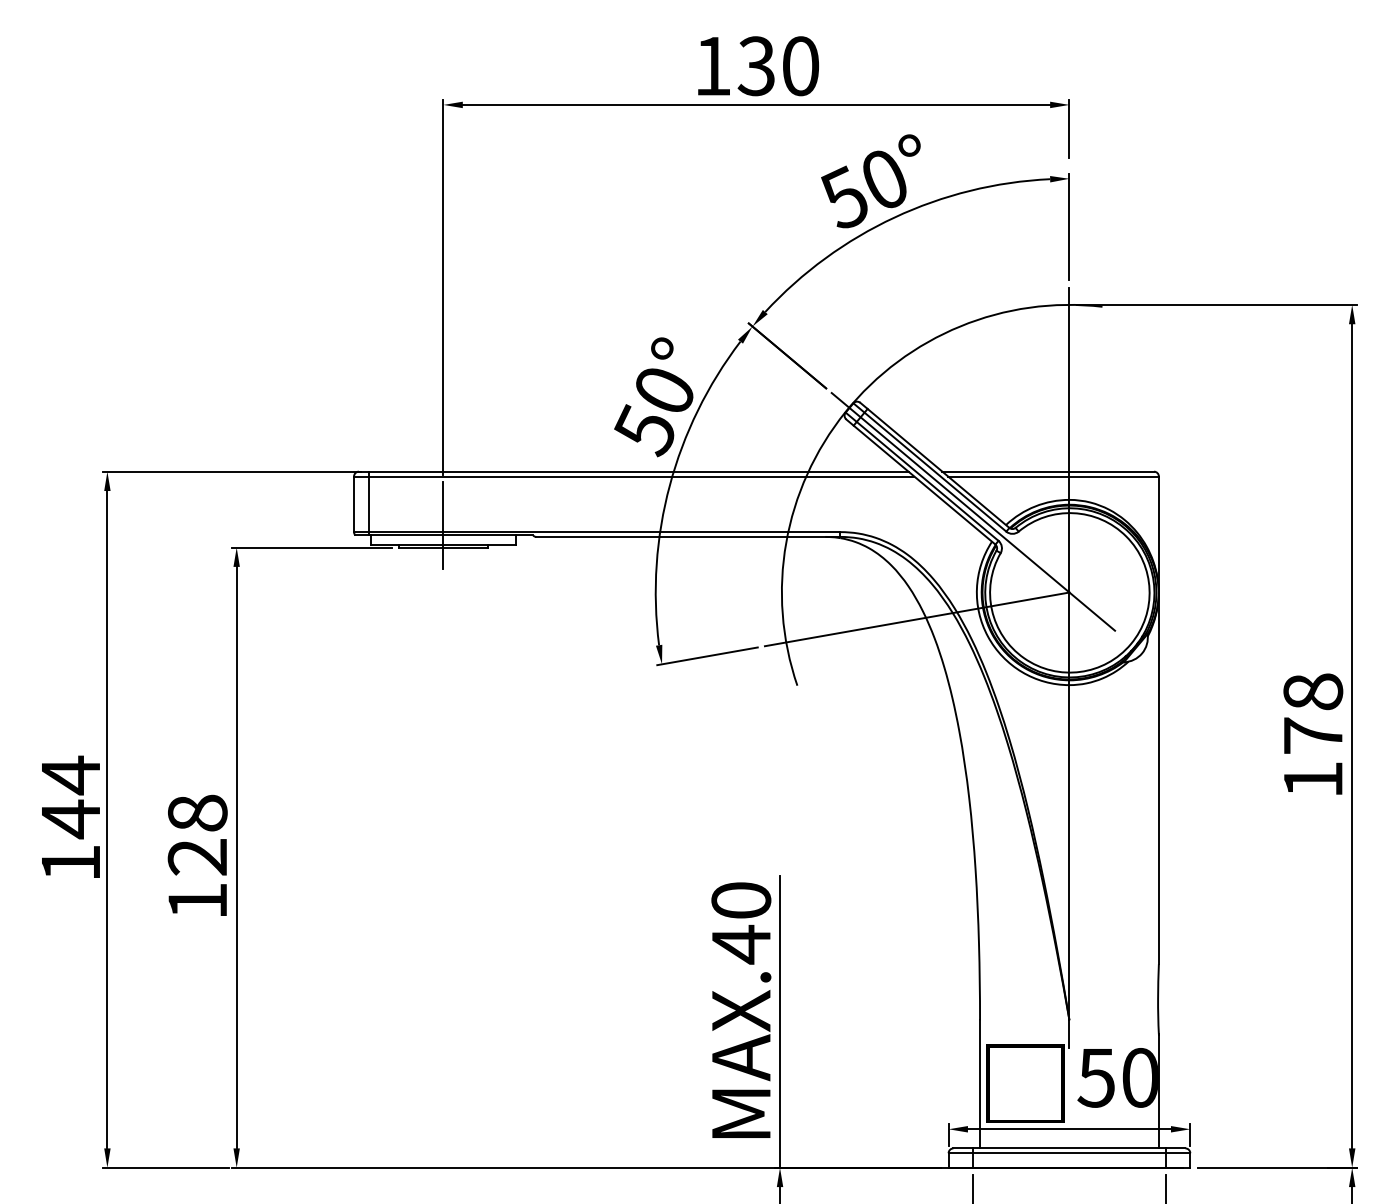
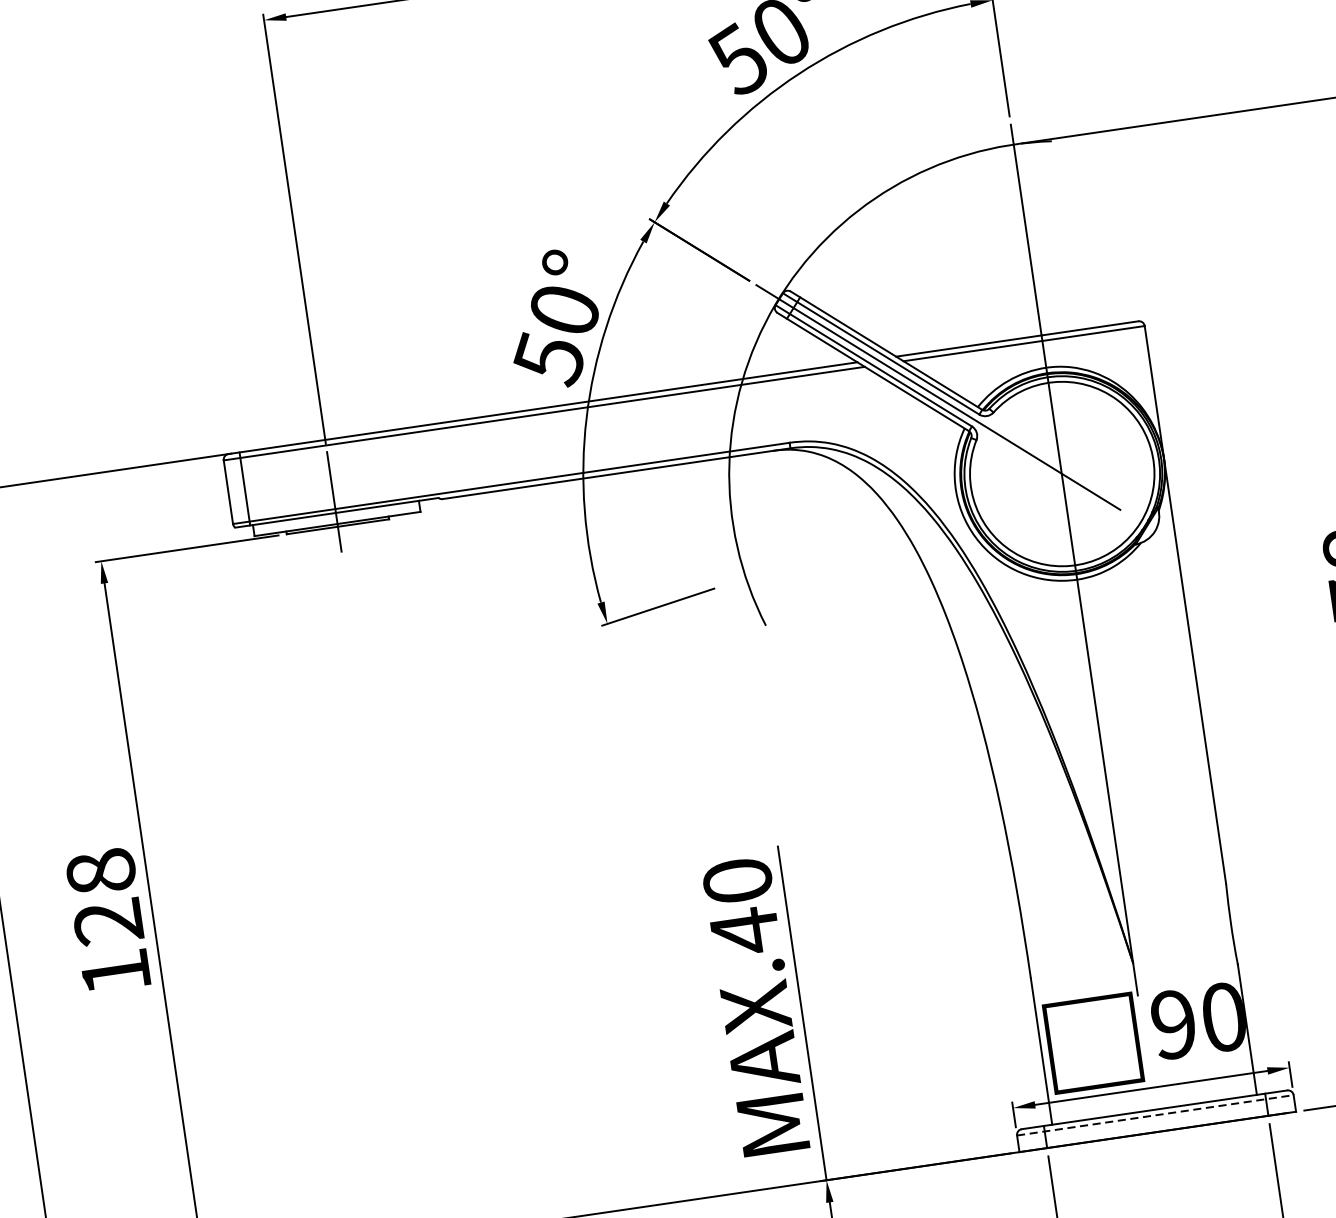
line: (916, 619) -> (891, 530), removed
text: (1095, 1077) -> (1172, 1024), 50 -> 90
line: (1069, 1153) -> (1155, 1115), solid -> dashed

